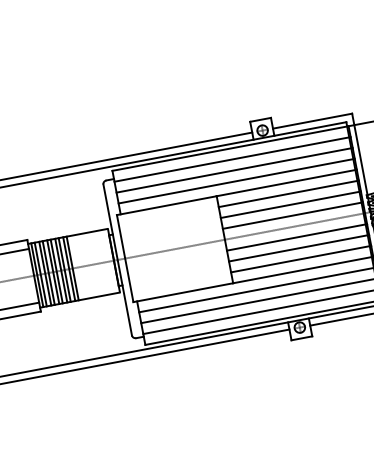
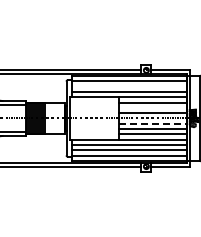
line: (234, 170) -> (129, 86), removed
line: (289, 204) -> (152, 107), removed
line: (297, 236) -> (153, 123), solid -> dashed

